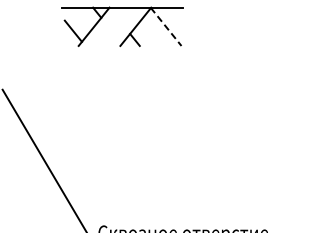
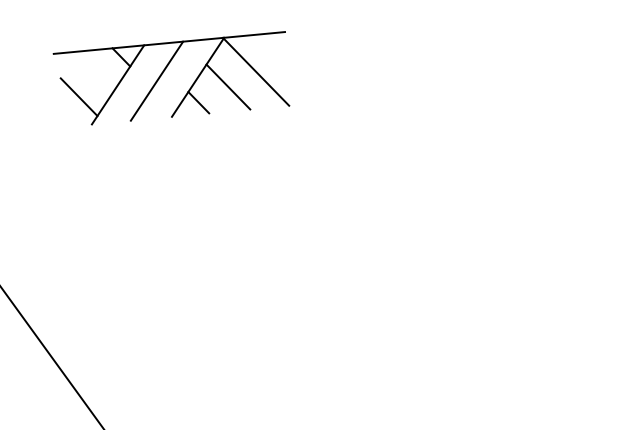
line: (114, 26) -> (157, 80), added
line: (166, 26) -> (256, 71), dashed -> solid
line: (150, 32) -> (227, 85), added

